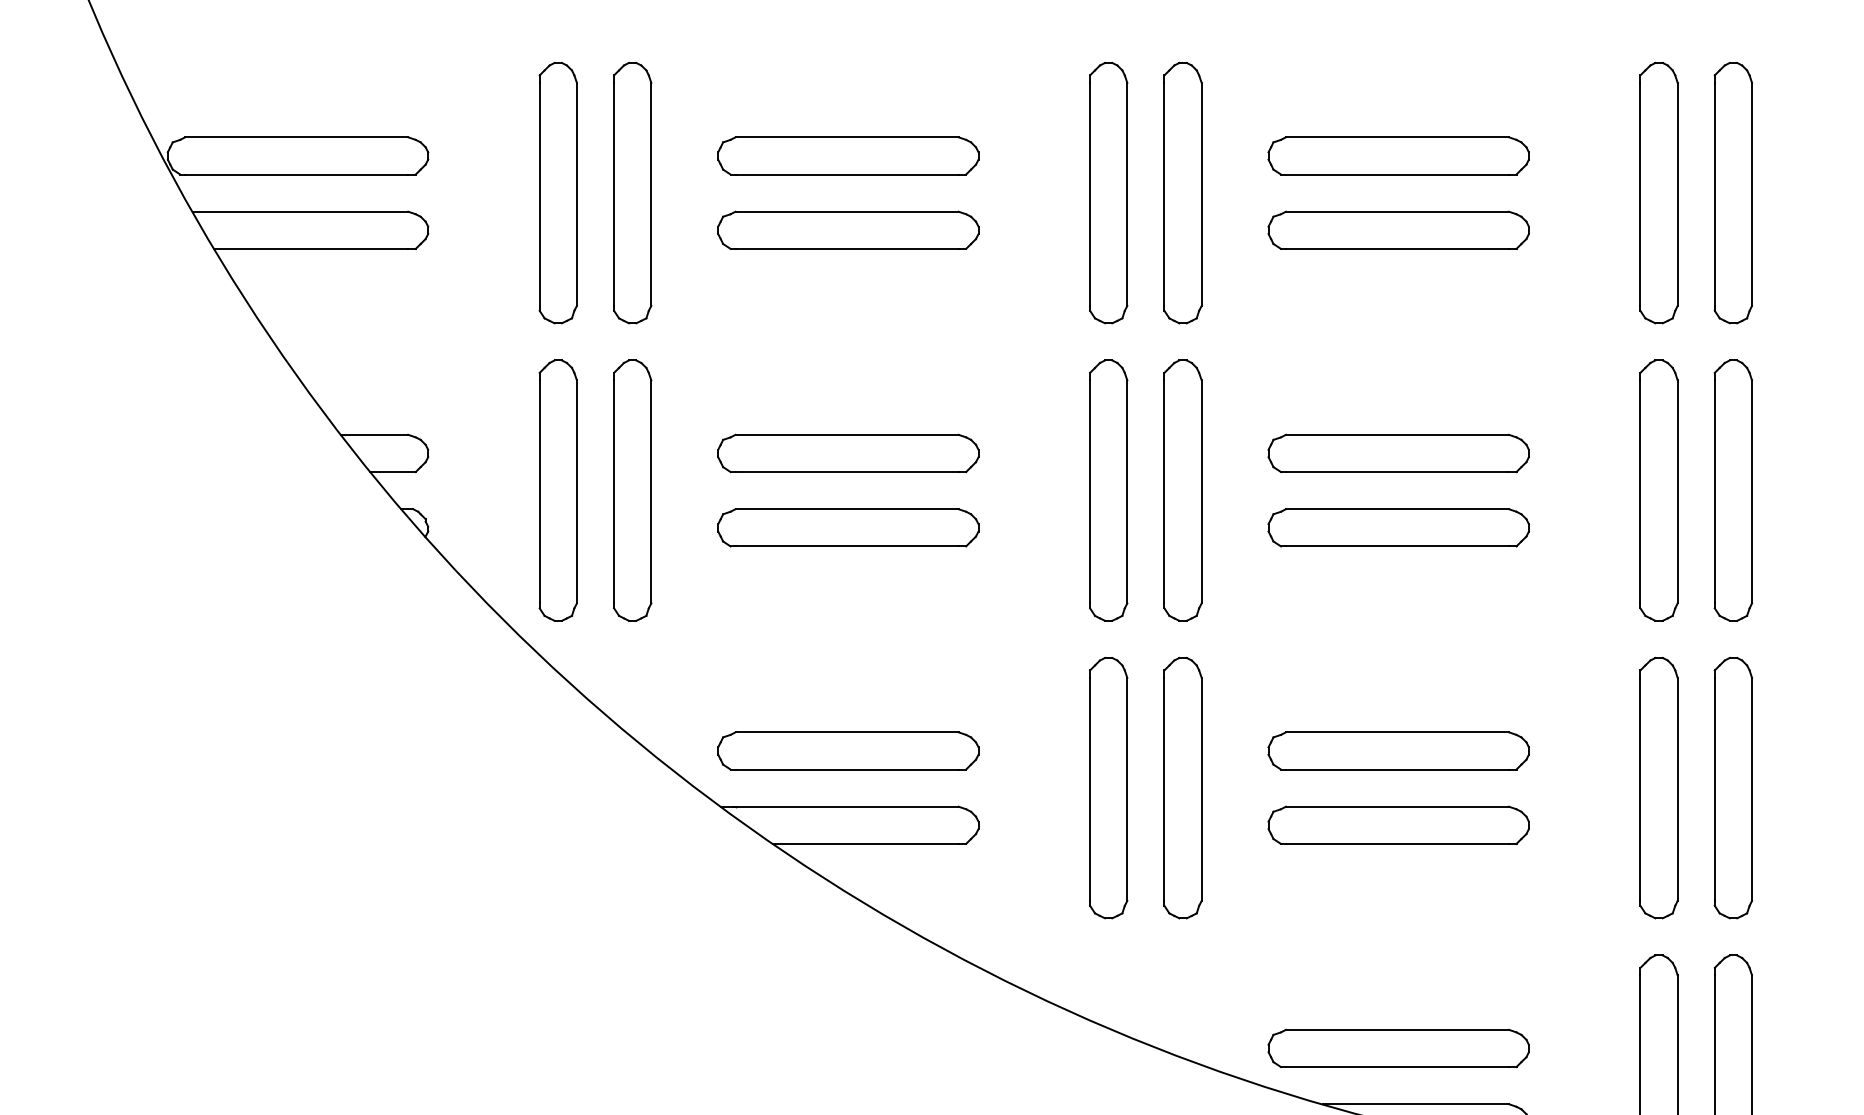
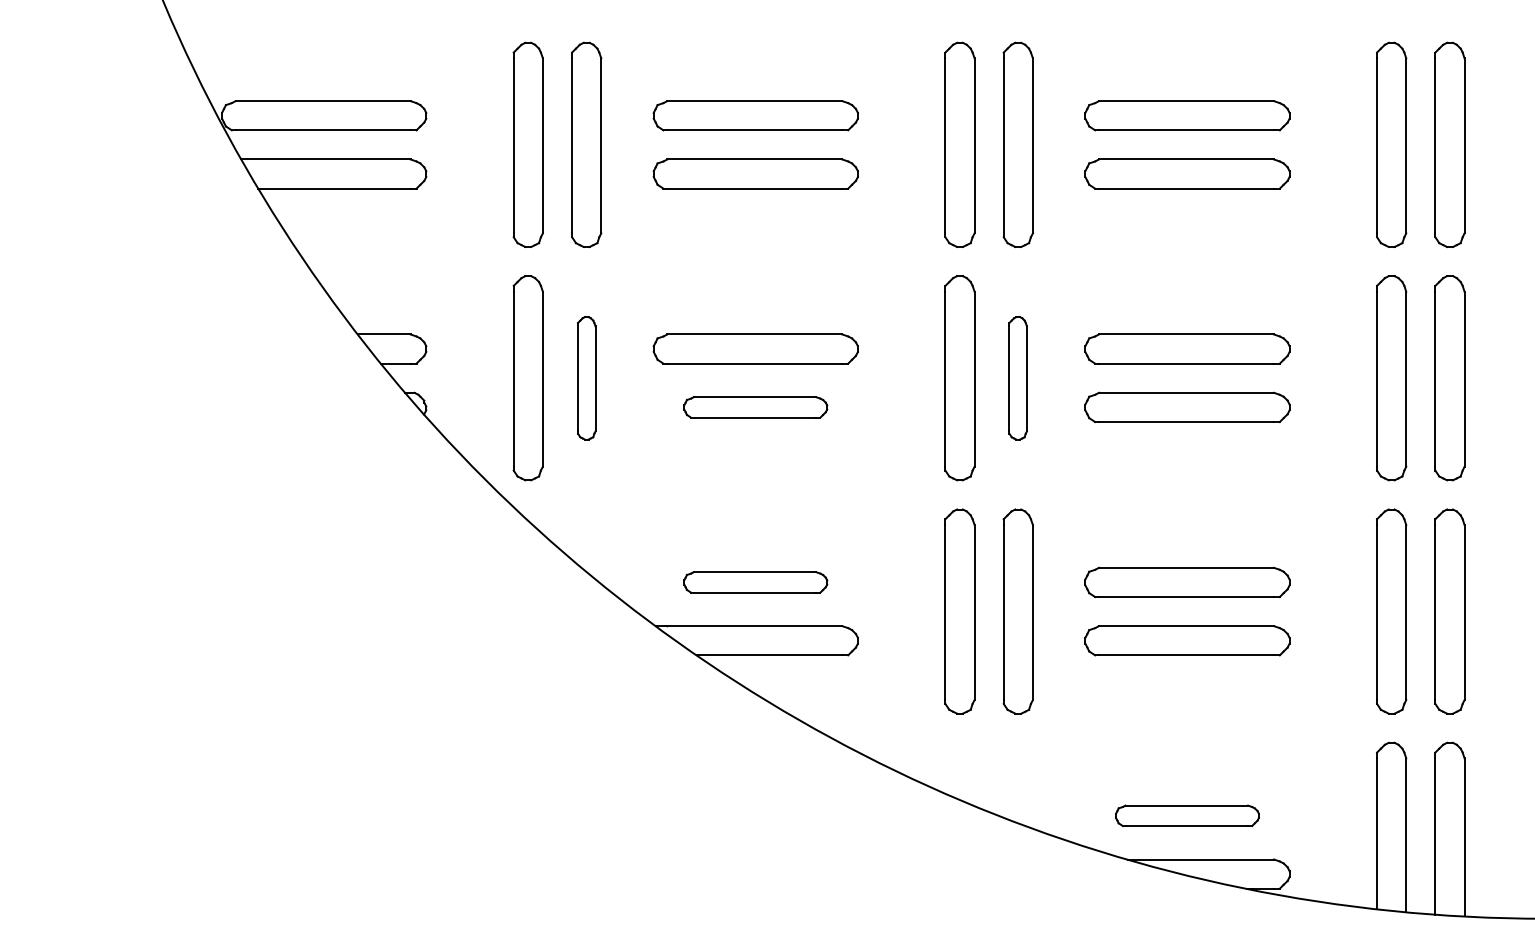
part: (632, 490) -> (586, 378), size x0.6
part: (1182, 490) -> (1017, 378), size x0.6
part: (847, 527) -> (755, 407), size x0.7
part: (847, 751) -> (755, 582), size x0.7
part: (1398, 1048) -> (1187, 815), size x0.7

